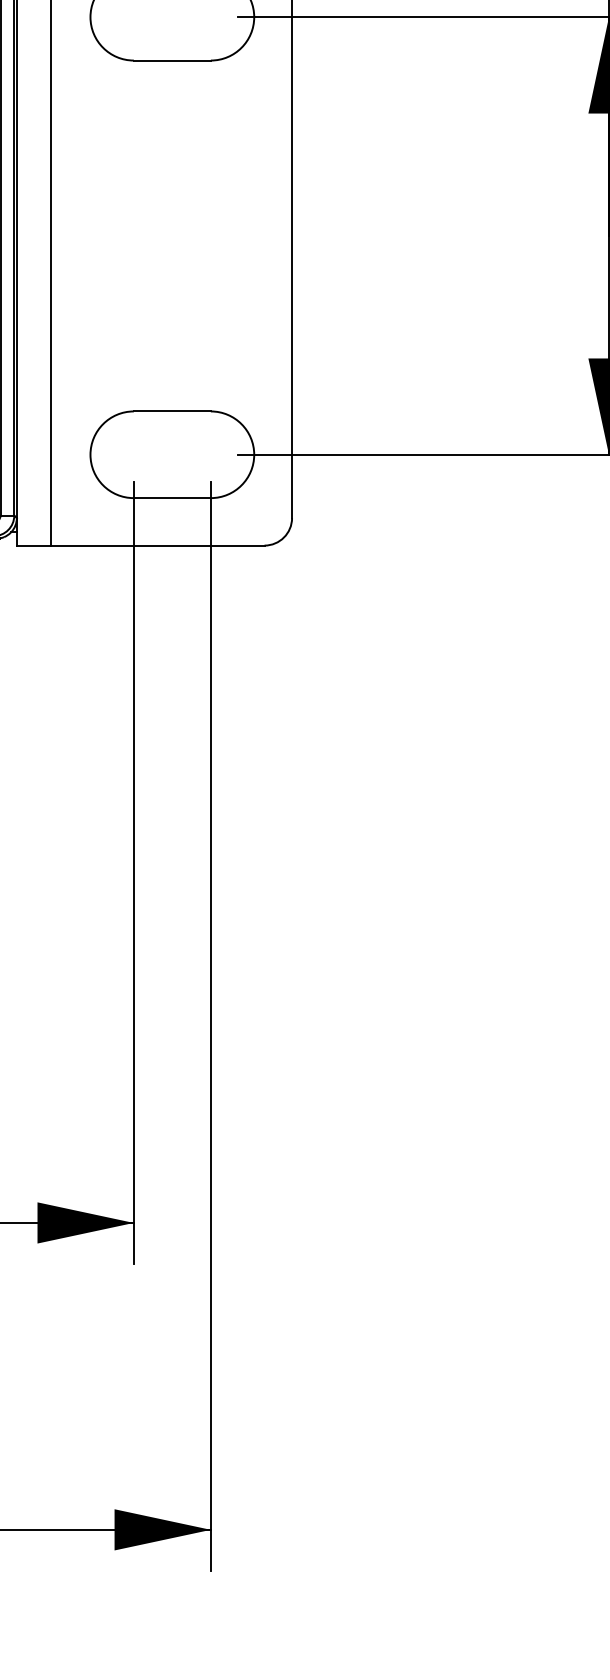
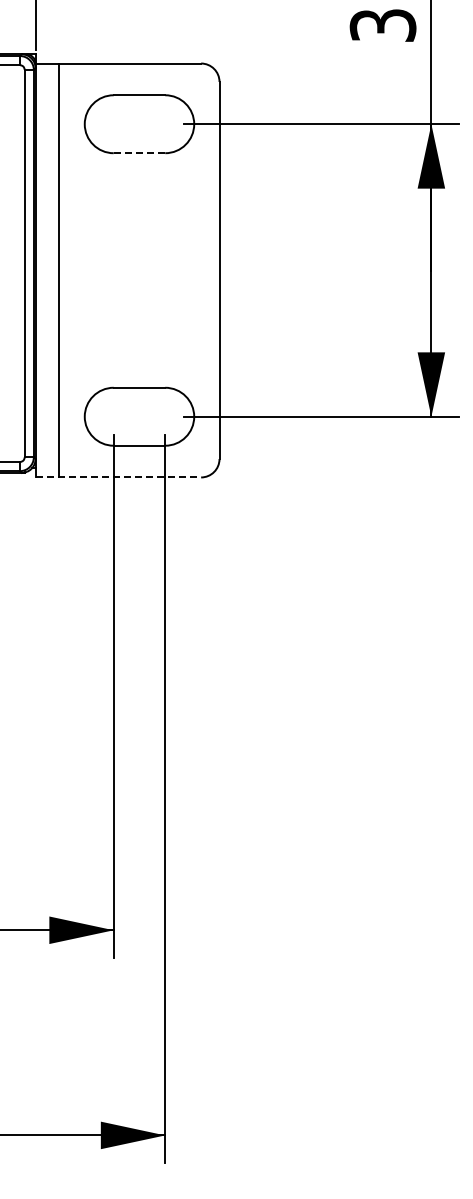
line: (172, 60) -> (139, 153), solid -> dashed
line: (140, 545) -> (118, 477), solid -> dashed

